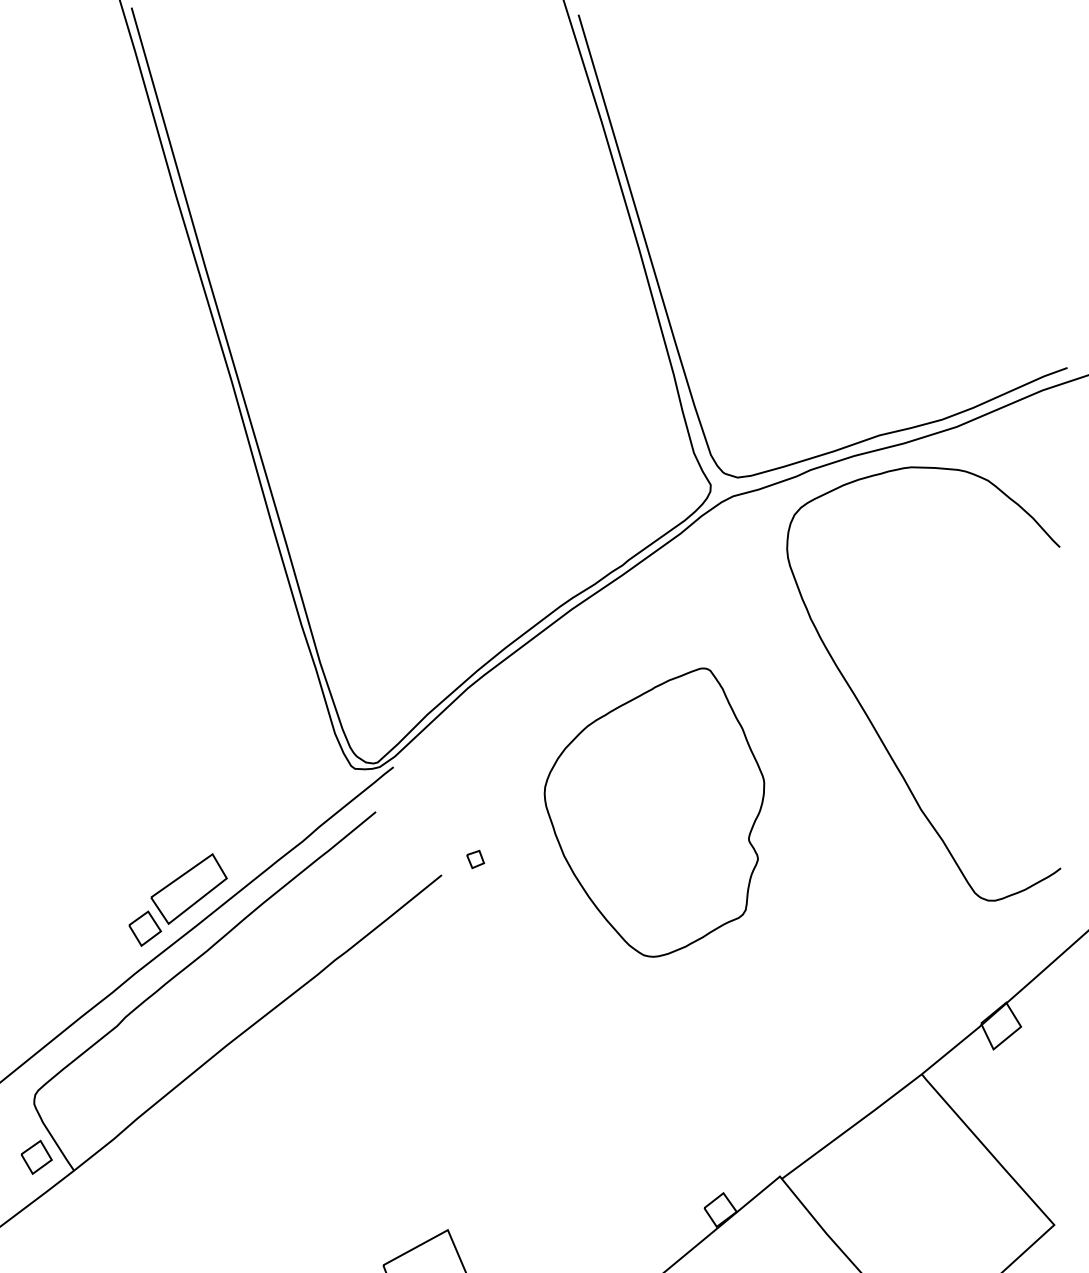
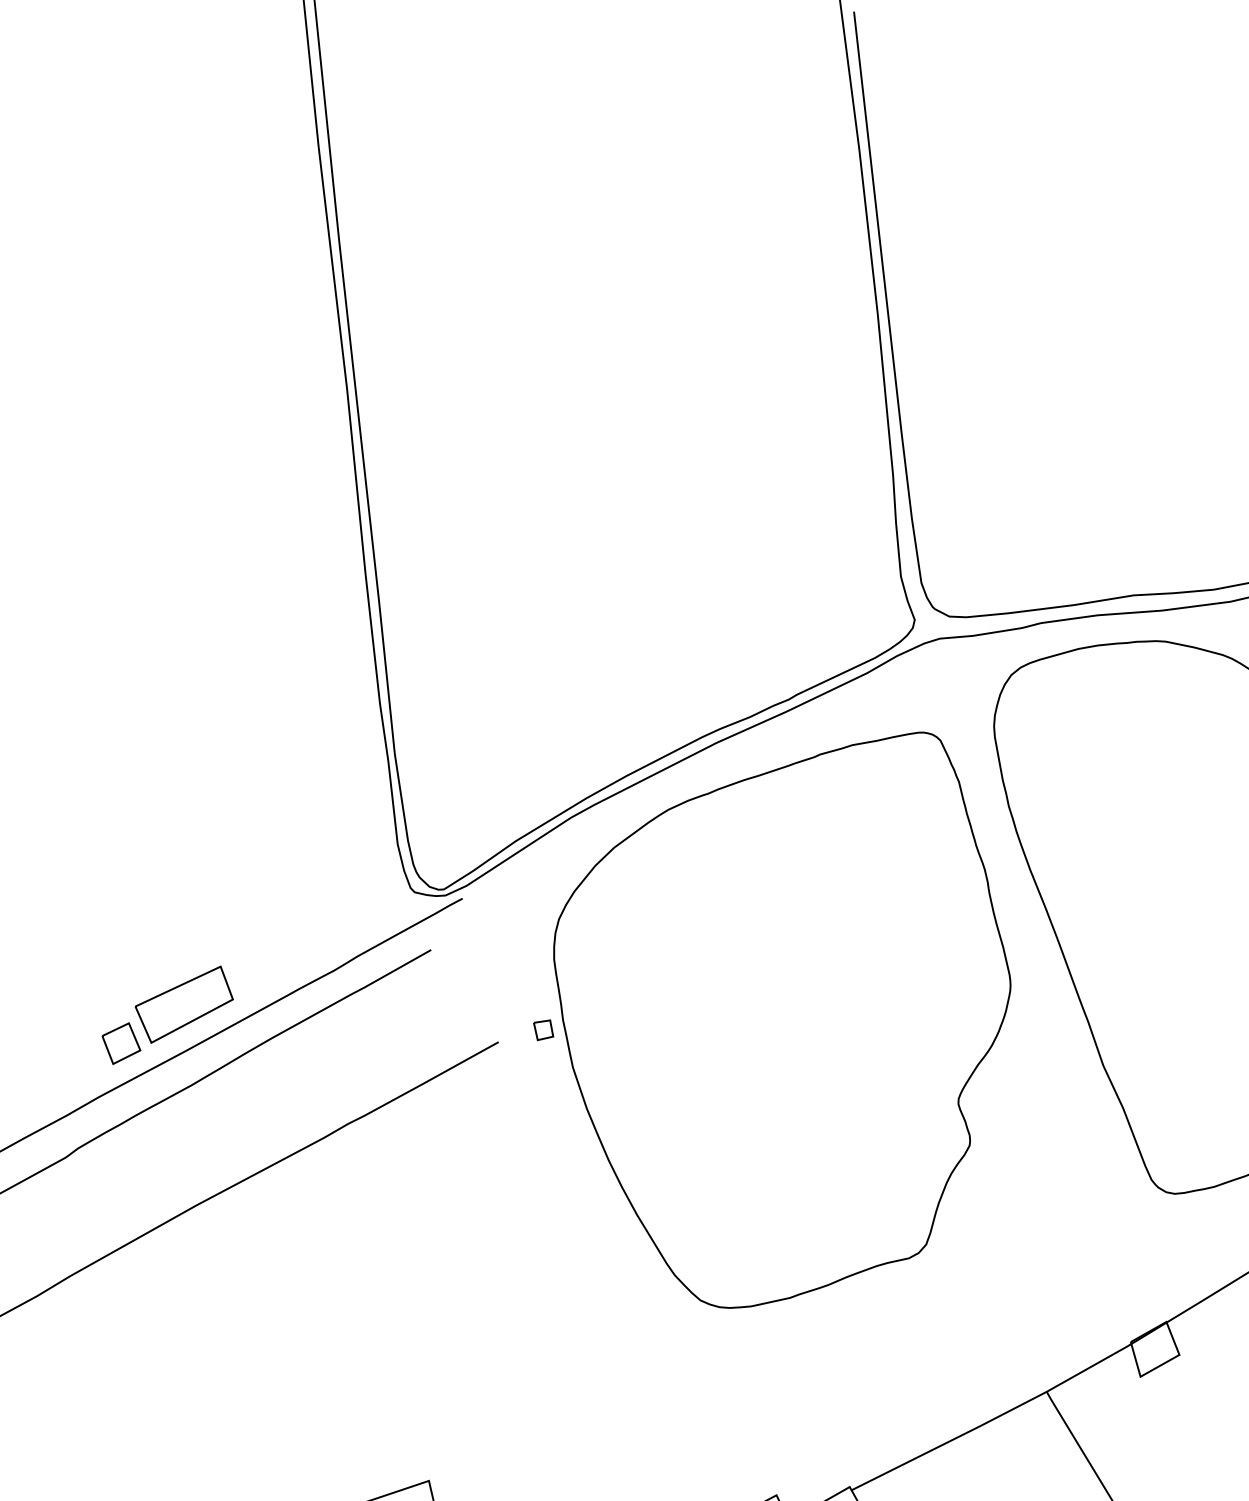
part: (654, 812) -> (774, 1011), size x1.67

